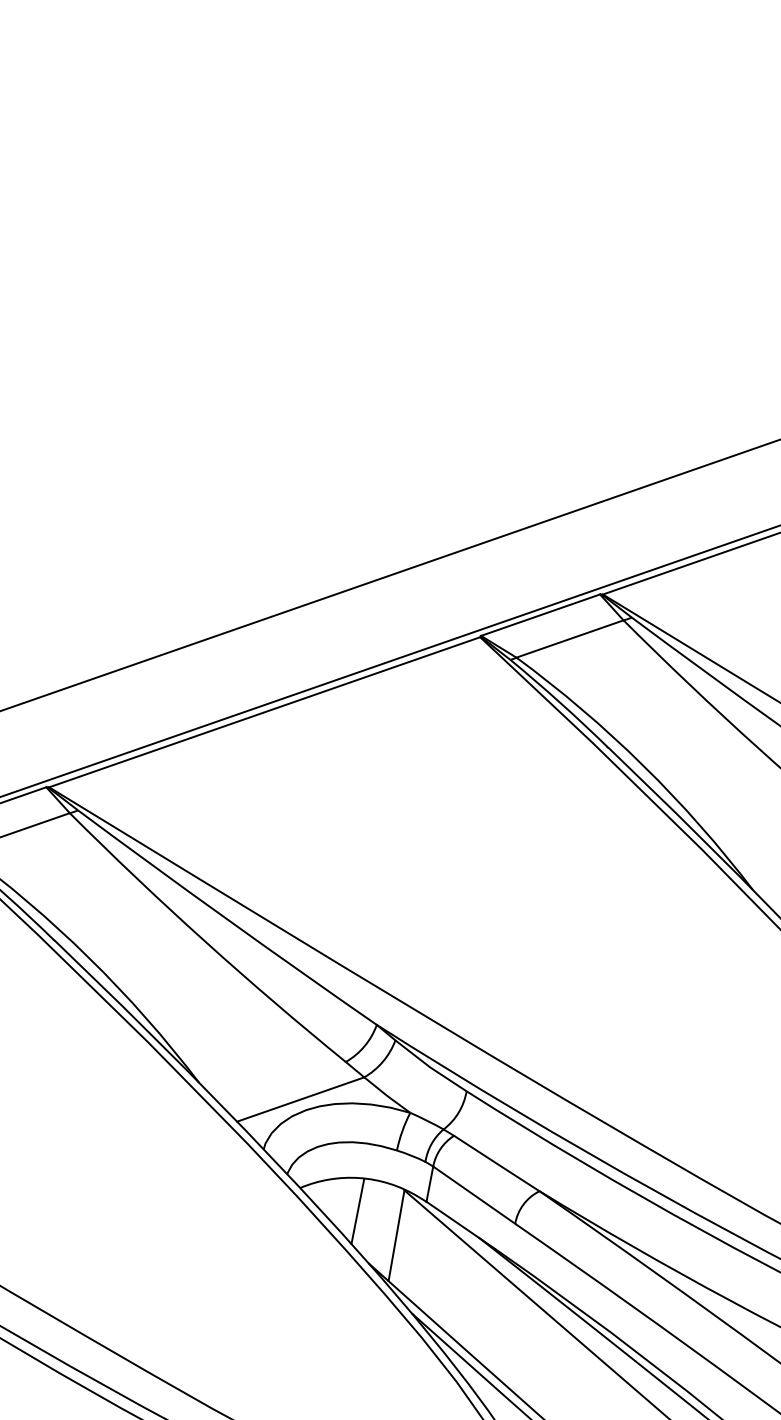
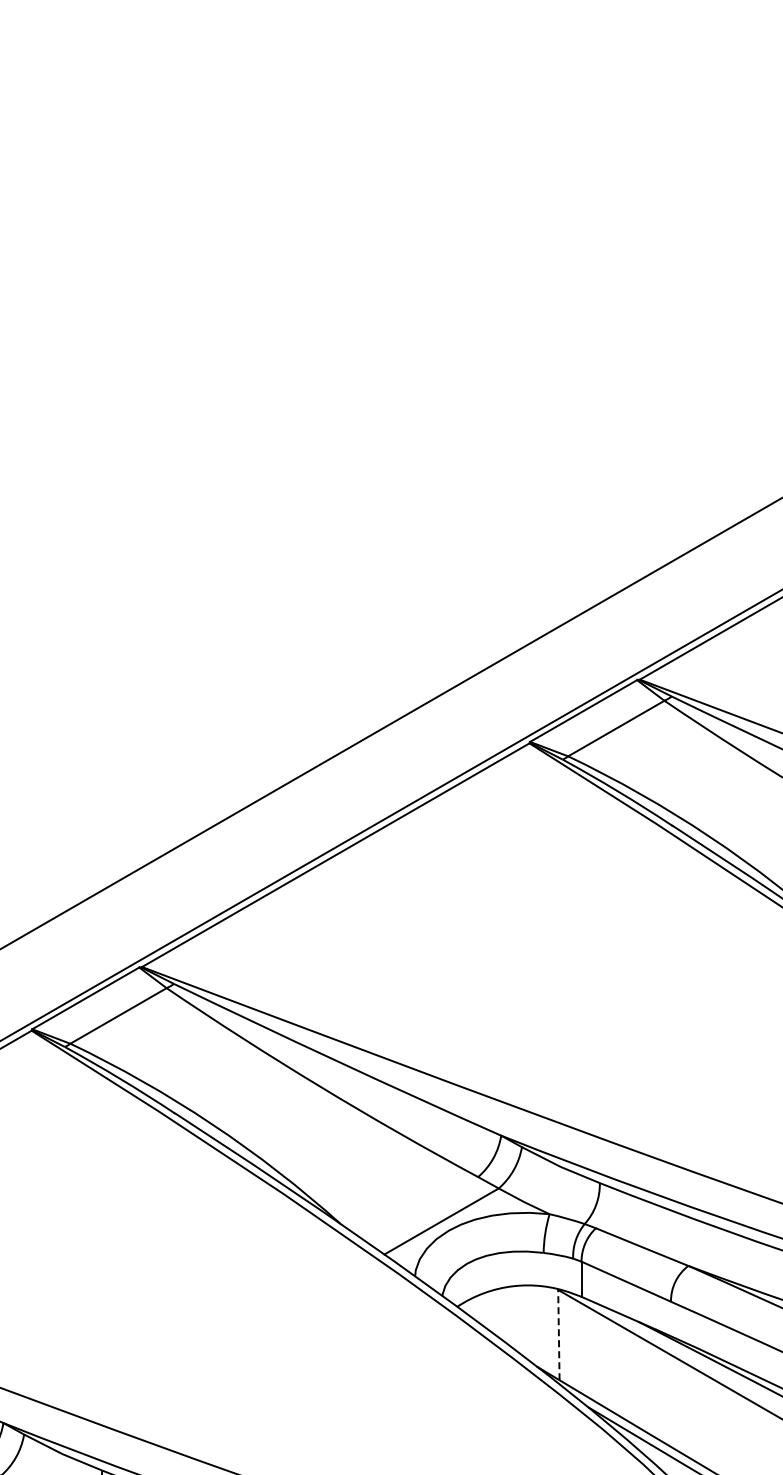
line: (358, 1211) -> (517, 1318), removed
line: (396, 1235) -> (558, 1334), solid -> dashed

